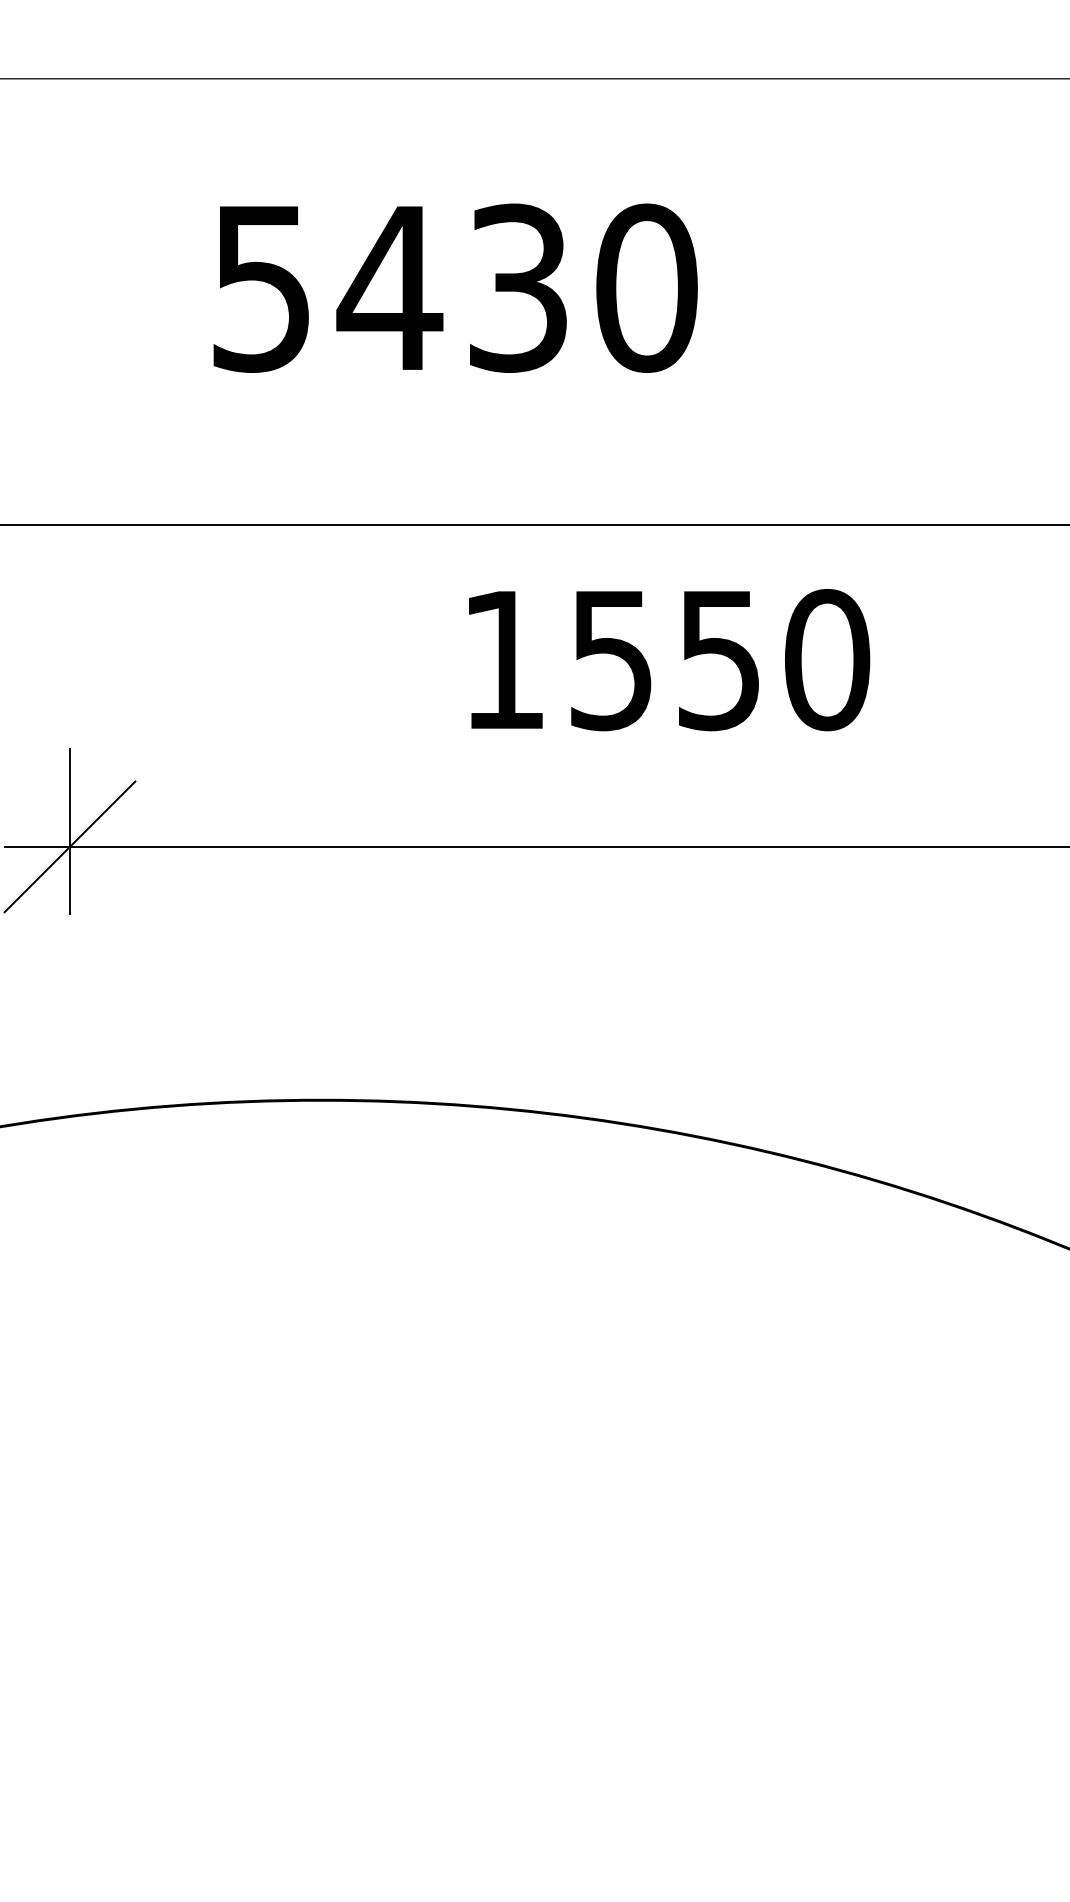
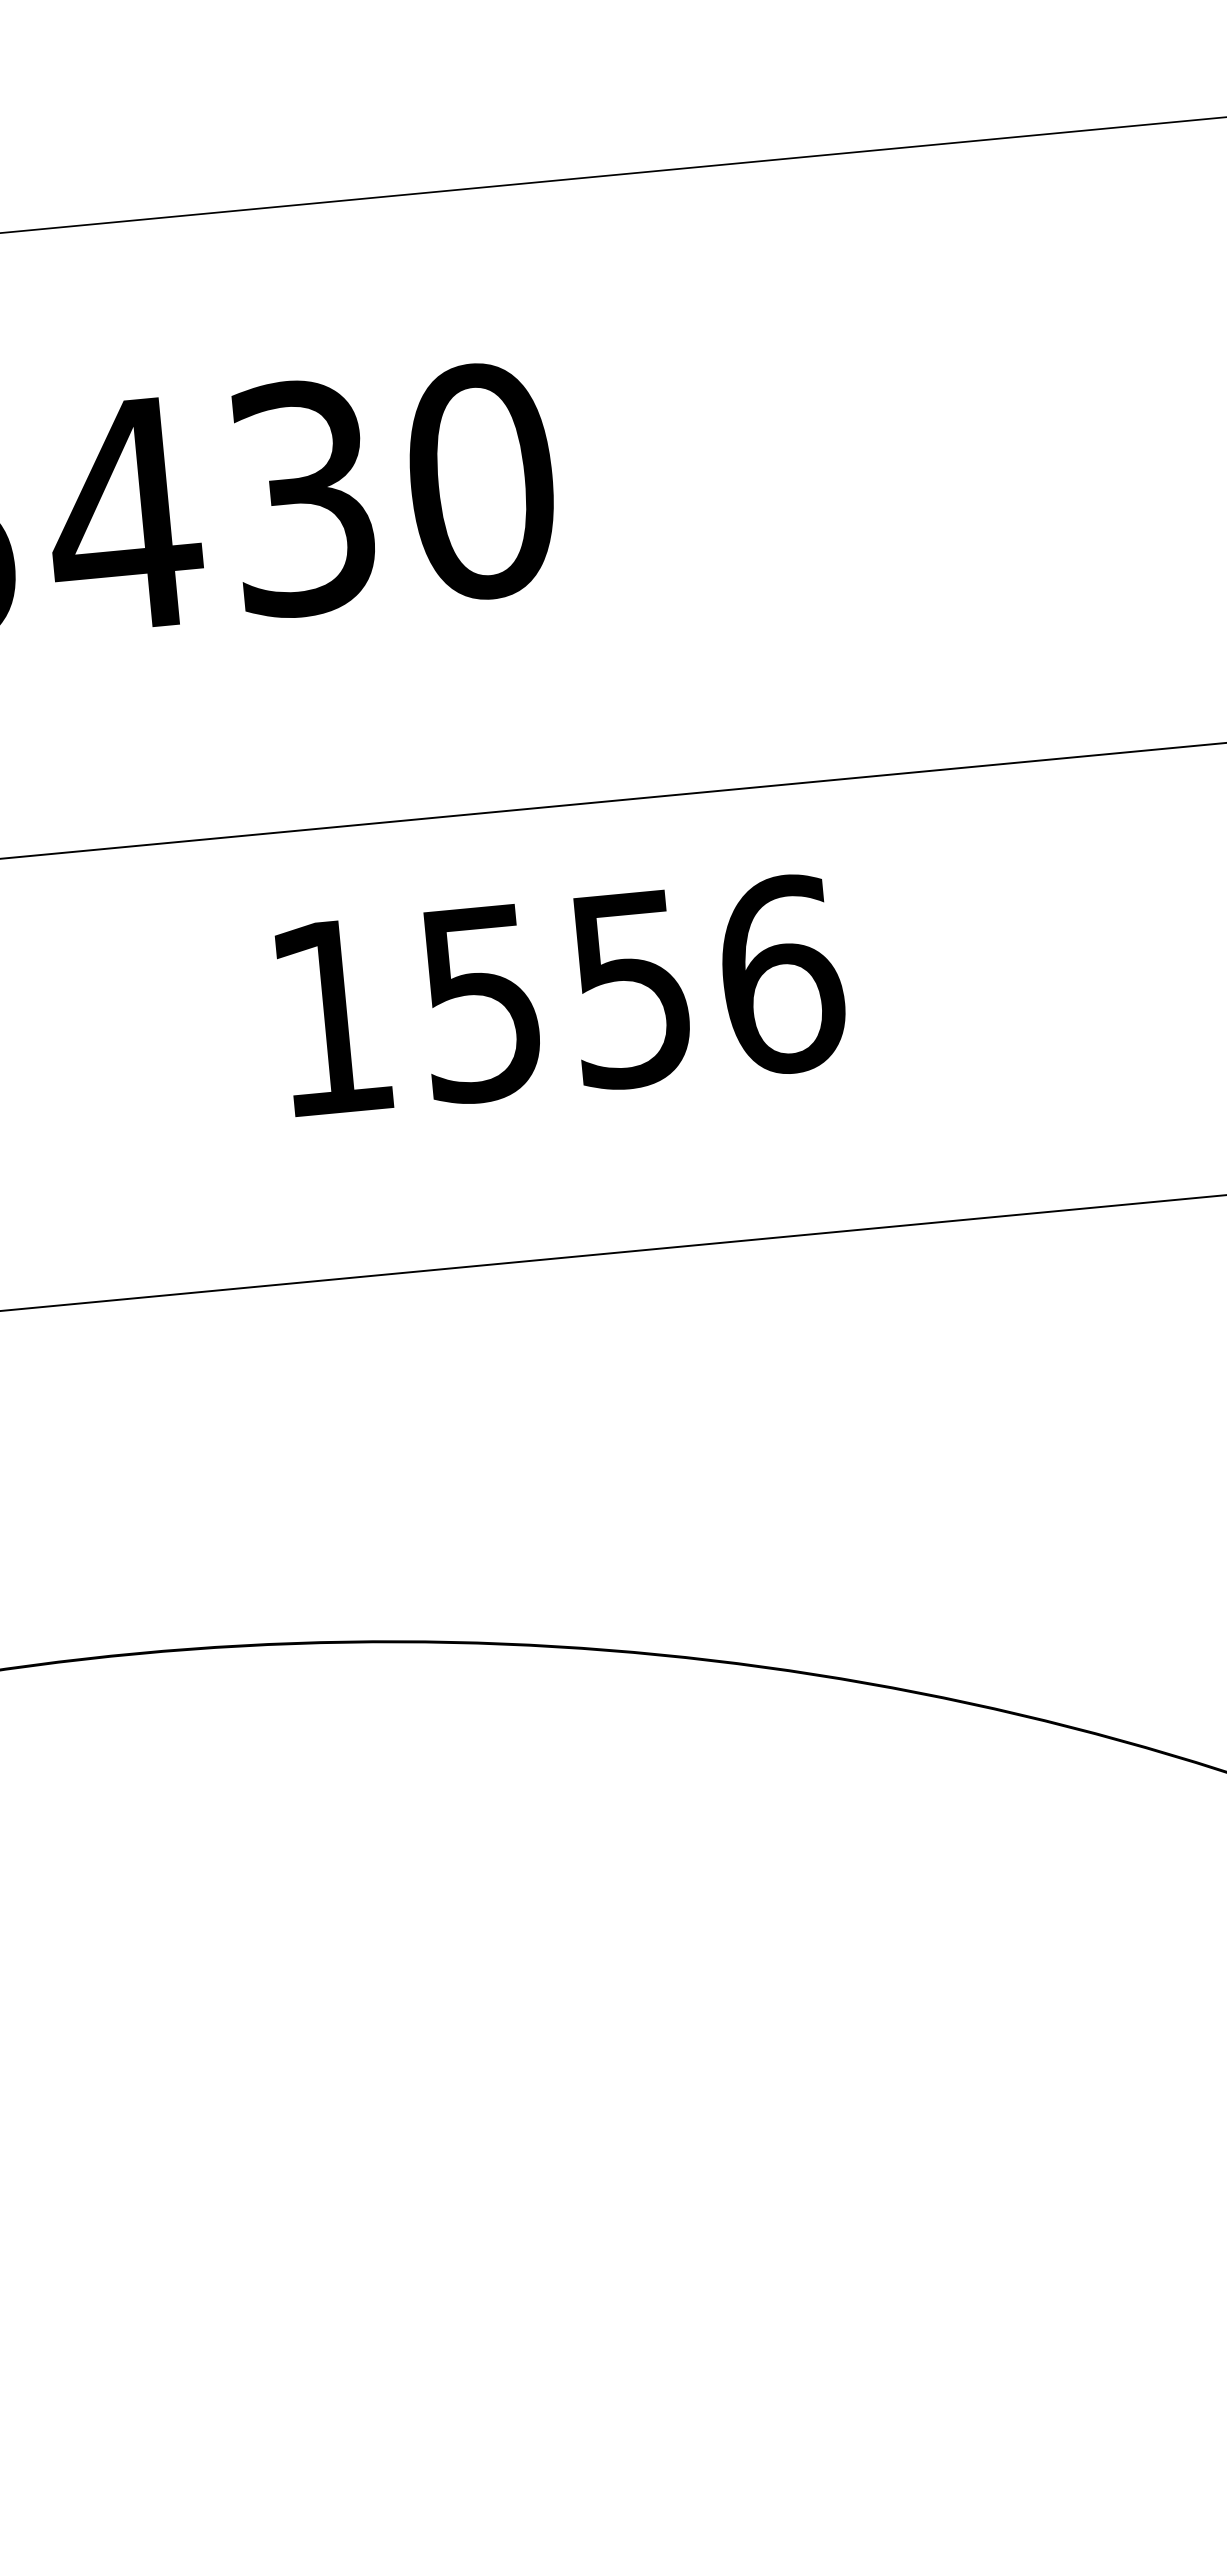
text: (827, 660) -> (781, 975), 1550 -> 1556

